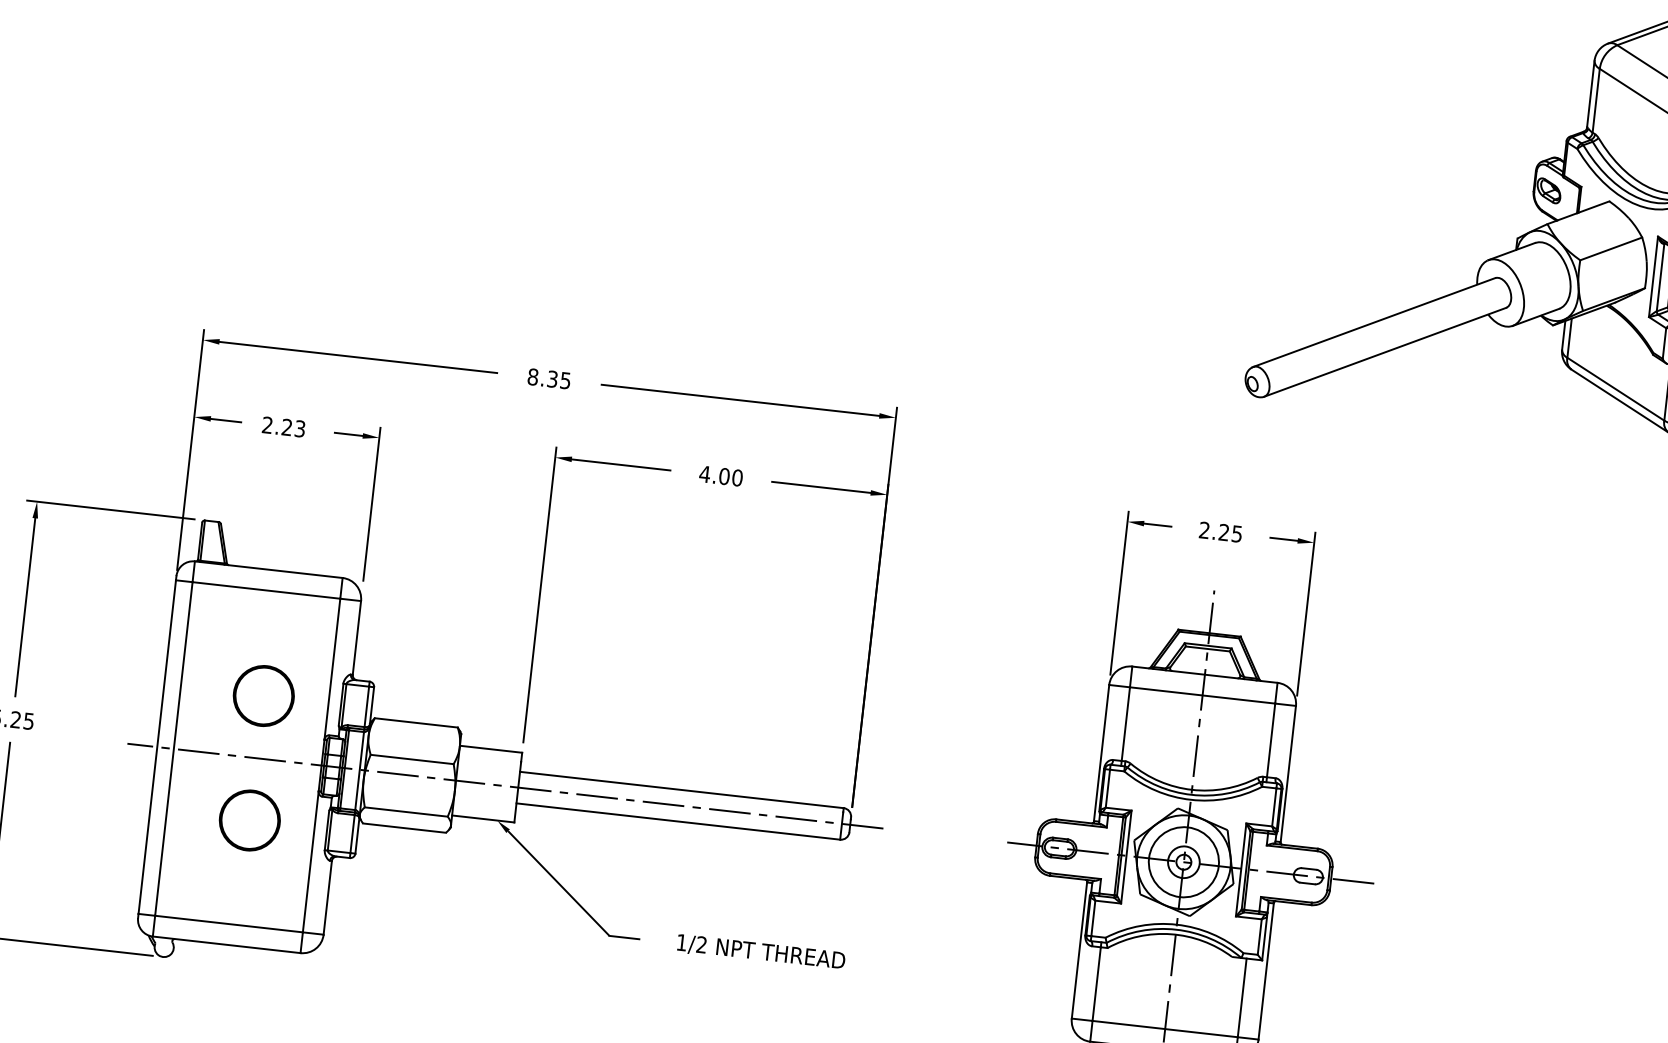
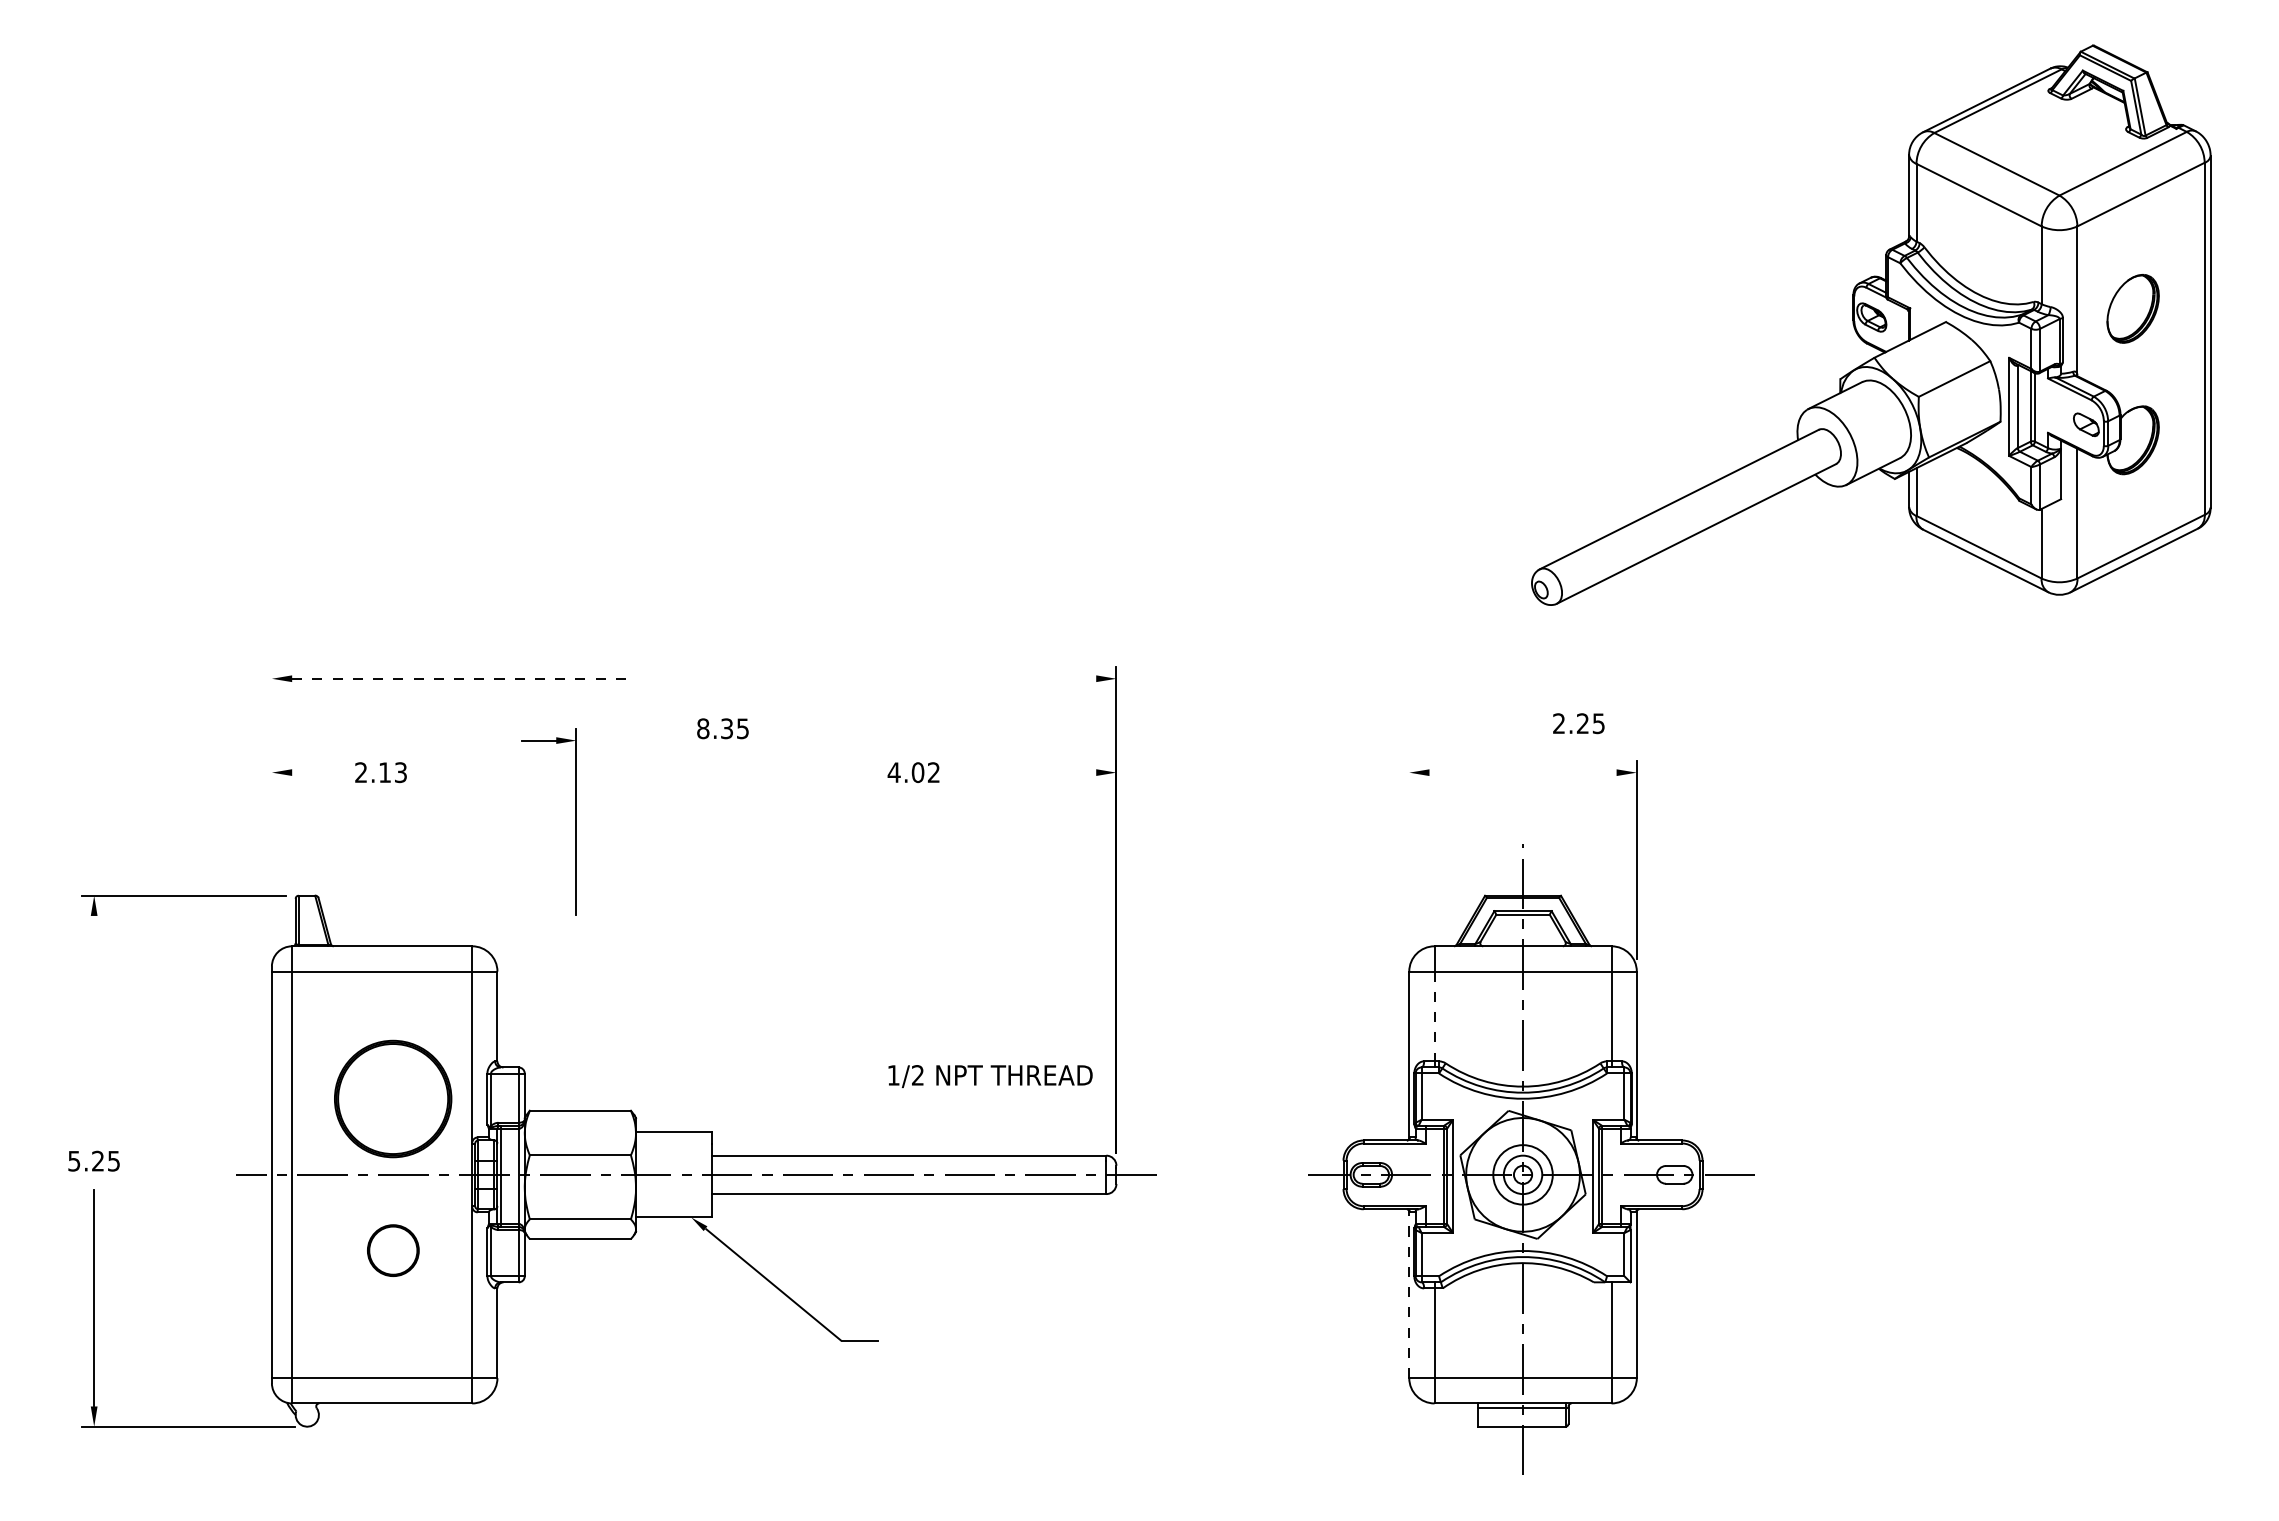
line: (358, 357) -> (461, 678), solid -> dashed
text: (548, 378) -> (722, 728), moved
line: (740, 400) -> (926, 678), removed
line: (225, 420) -> (310, 772), removed
text: (286, 427) -> (384, 772), 2.23 -> 2.13
line: (190, 449) -> (271, 812), removed
text: (737, 477) -> (933, 772), 4.00 -> 4.02
line: (821, 487) -> (1036, 772), removed
part: (371, 504) -> (575, 821), moved
line: (1157, 524) -> (1445, 772), removed
text: (1220, 532) -> (1578, 723), moved
line: (1283, 539) -> (1599, 772), removed
line: (1119, 593) -> (1409, 859), removed
part: (540, 595) -> (712, 940), removed
line: (25, 606) -> (94, 1023), removed
part: (264, 695) -> (393, 1098), size x1.6
line: (1125, 724) -> (1434, 1016), solid -> dashed
part: (250, 820) -> (393, 1250), size x0.7
circle: (1183, 861) -> (1522, 1174), size x0.7
line: (1079, 949) -> (1409, 1294), solid -> dashed
text: (761, 952) -> (990, 1076), moved

